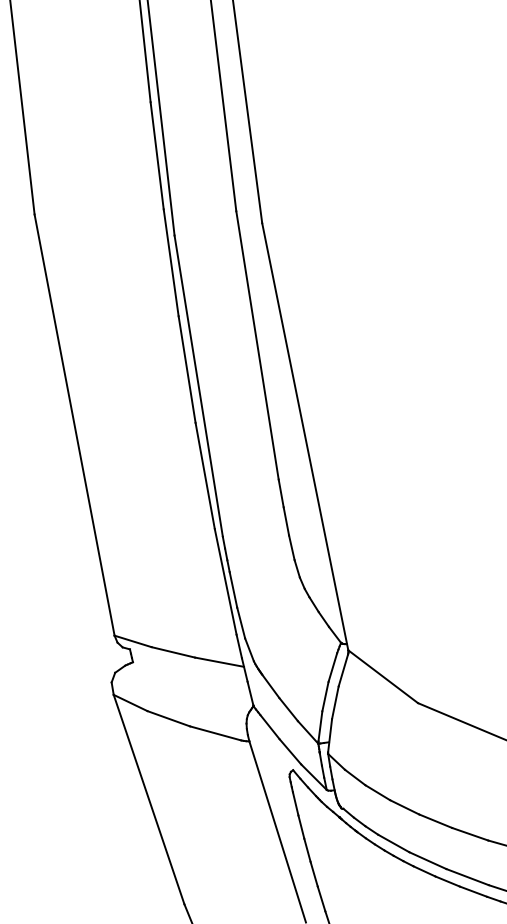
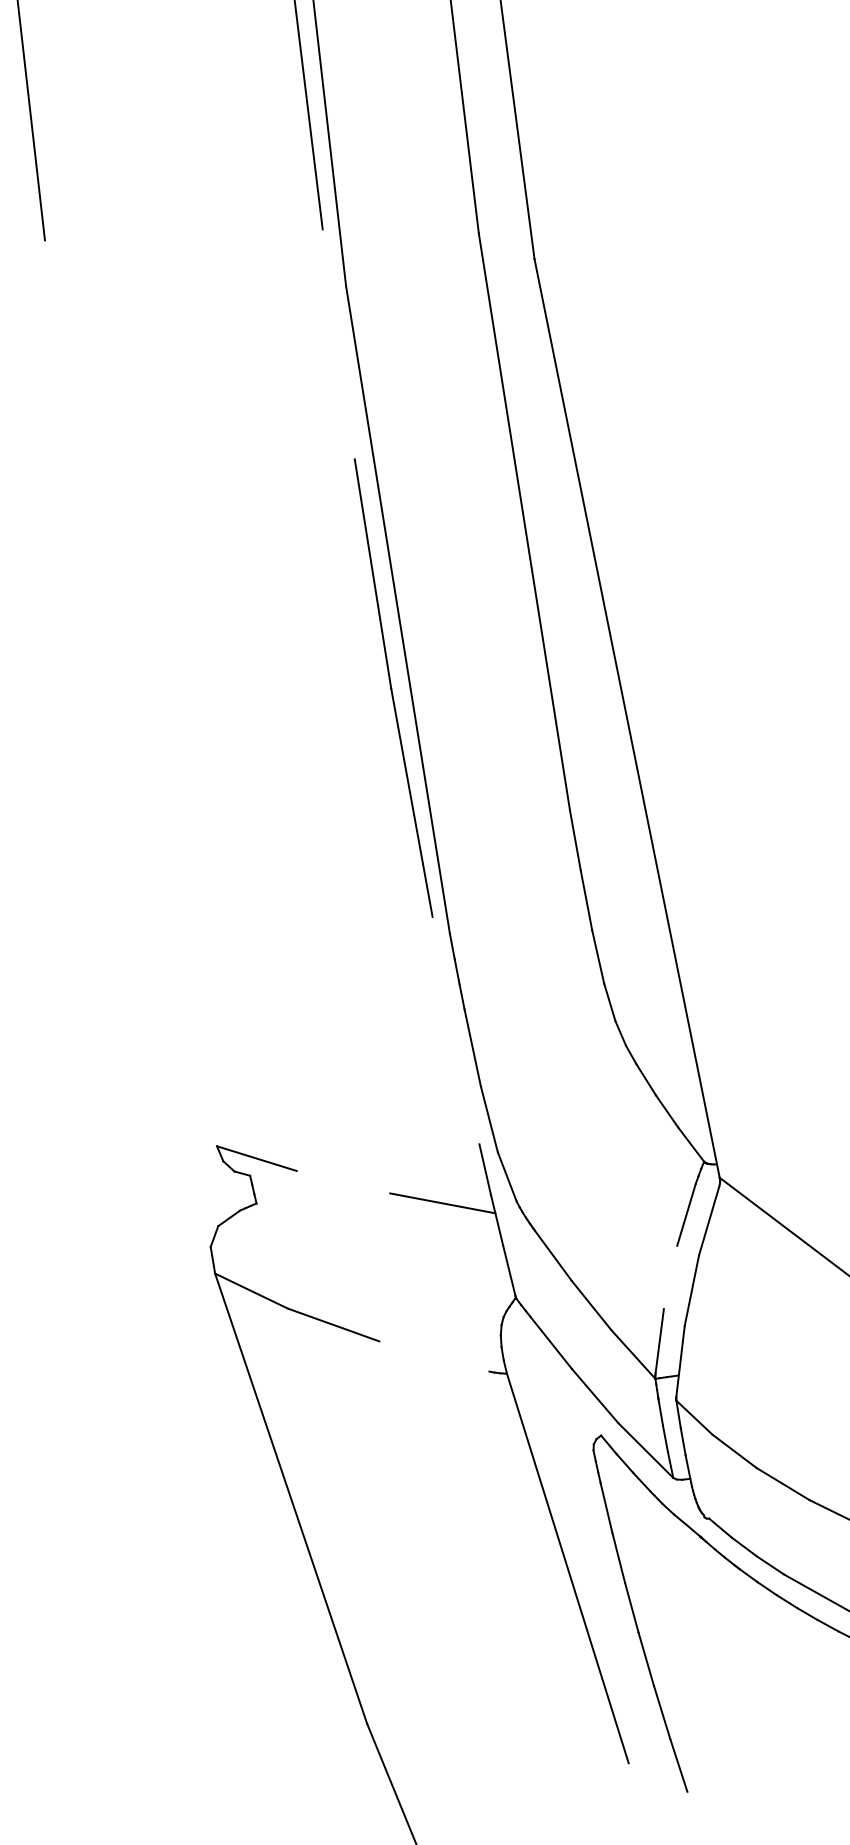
line: (170, 262) -> (337, 343), removed
line: (74, 424) -> (130, 692), removed
line: (225, 581) -> (455, 1029), removed
line: (173, 652) -> (343, 1182), removed
line: (325, 696) -> (670, 1277), removed
line: (215, 733) -> (434, 1356), removed

